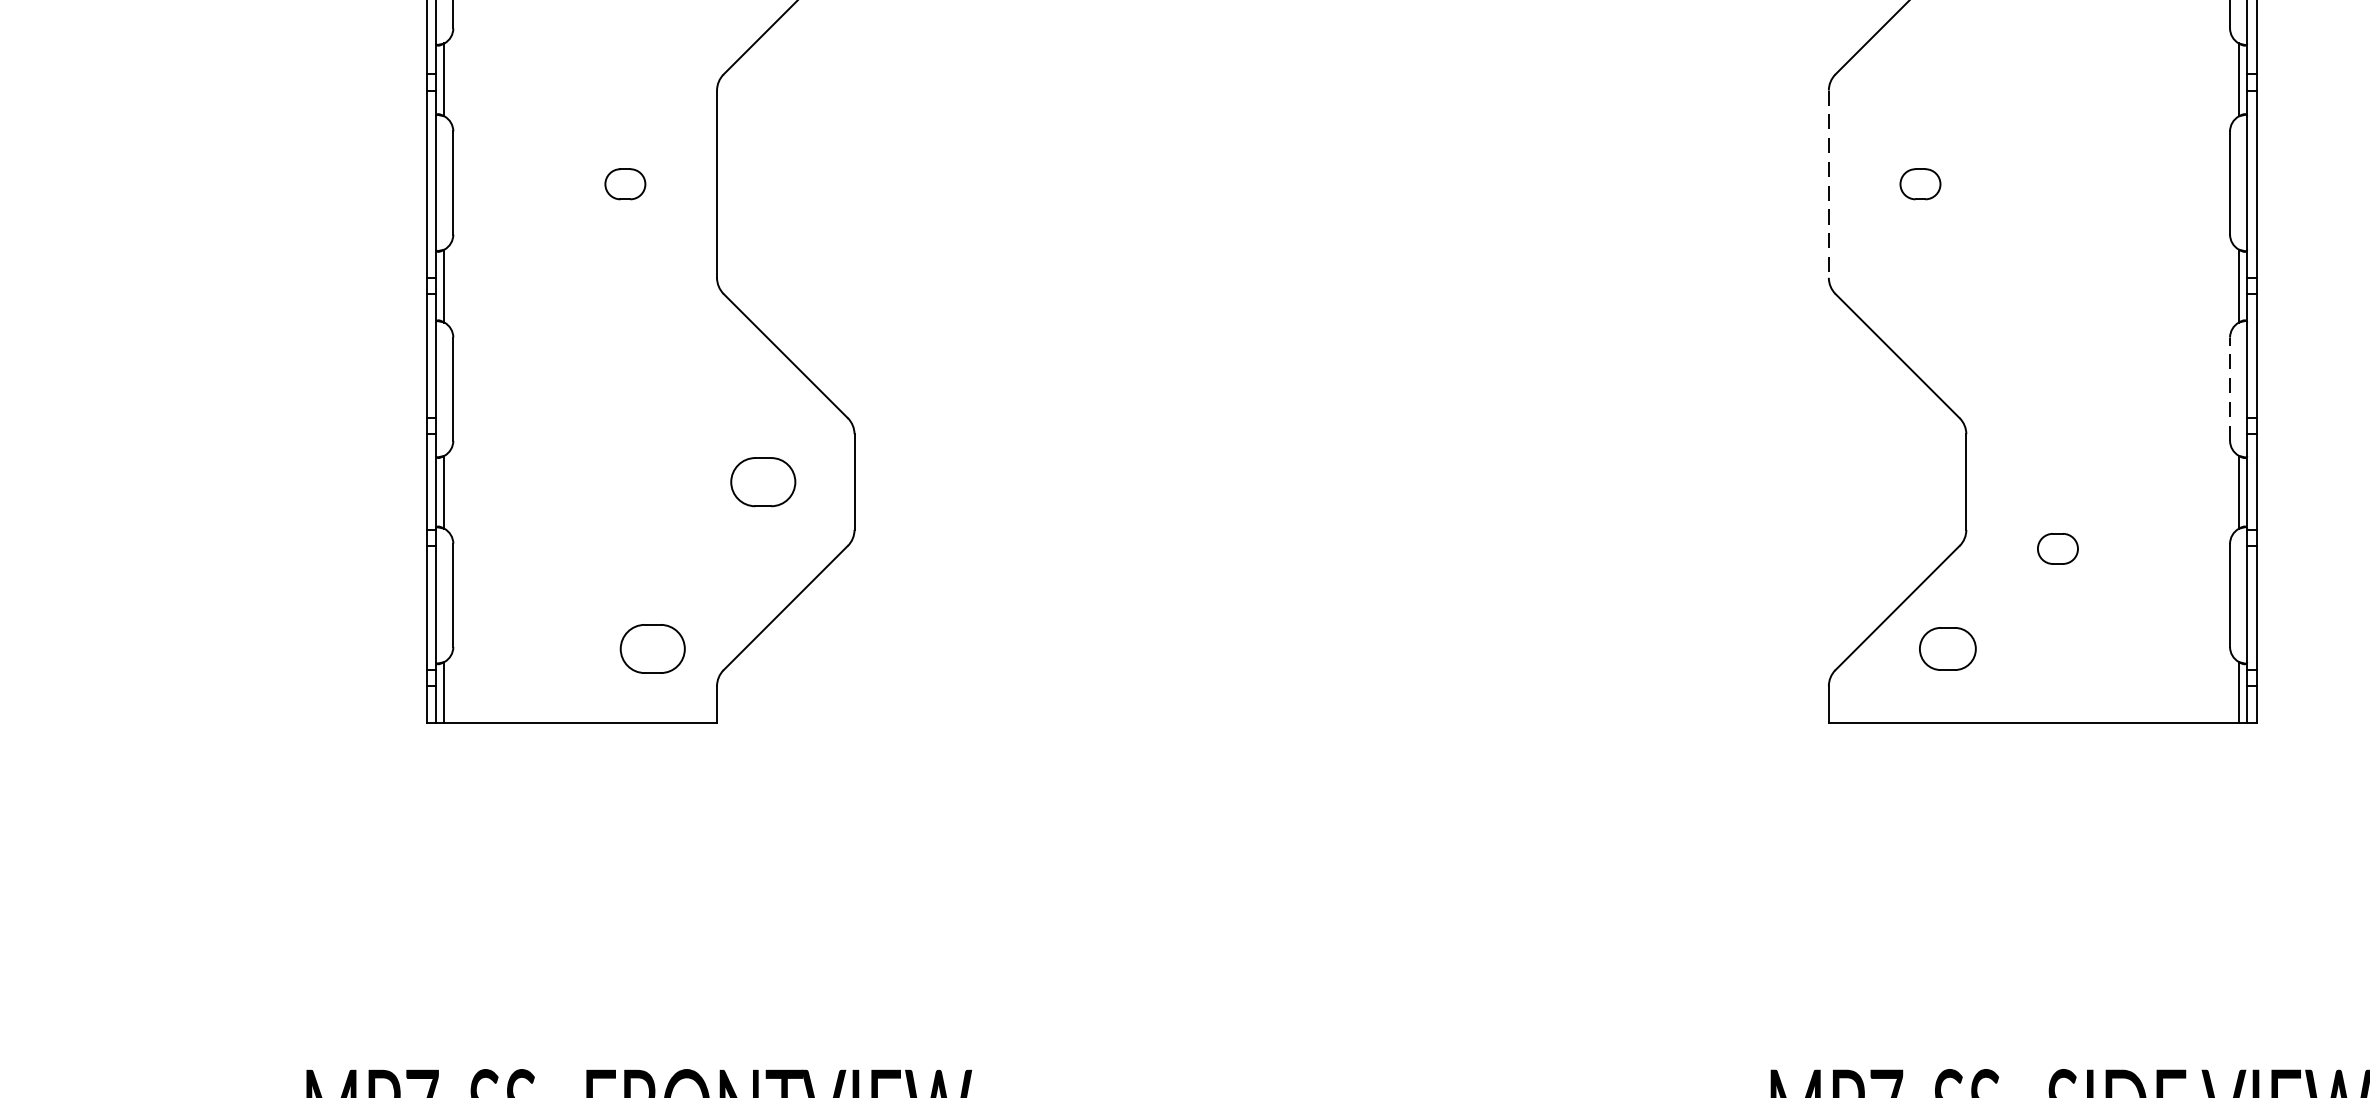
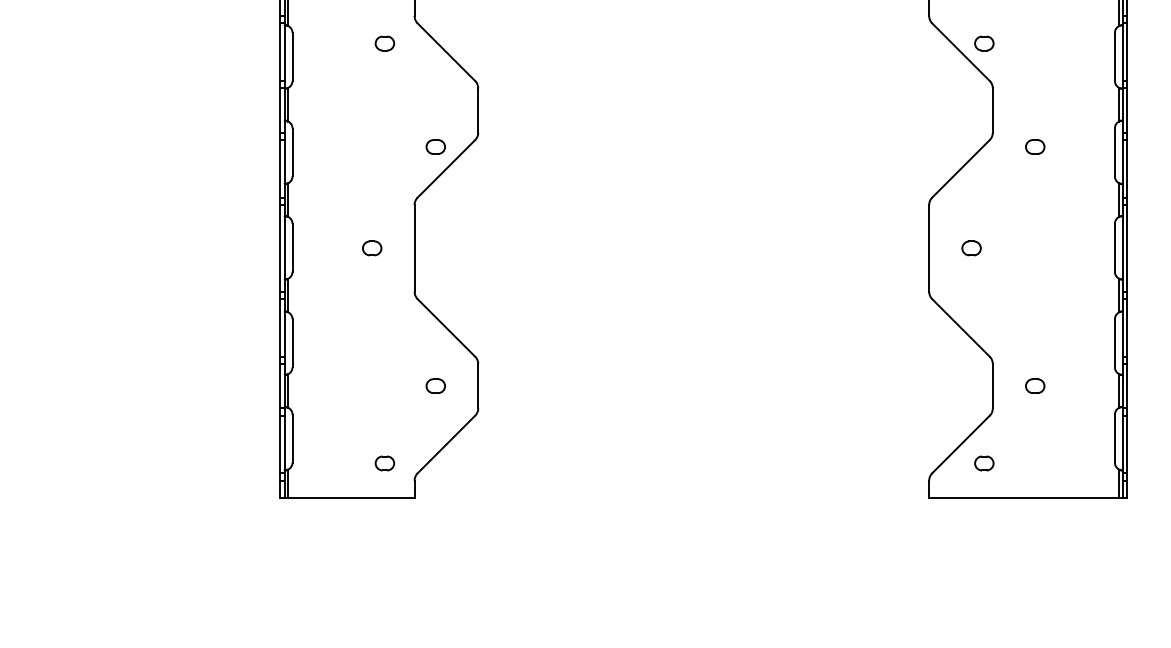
line: (1829, 184) -> (929, 248), dashed -> solid
line: (2229, 389) -> (1114, 343), dashed -> solid
part: (762, 480) -> (435, 385), size x0.62
part: (2058, 547) -> (1035, 385), moved
part: (651, 648) -> (384, 463), size x0.62
part: (1948, 648) -> (984, 463), size x0.71

